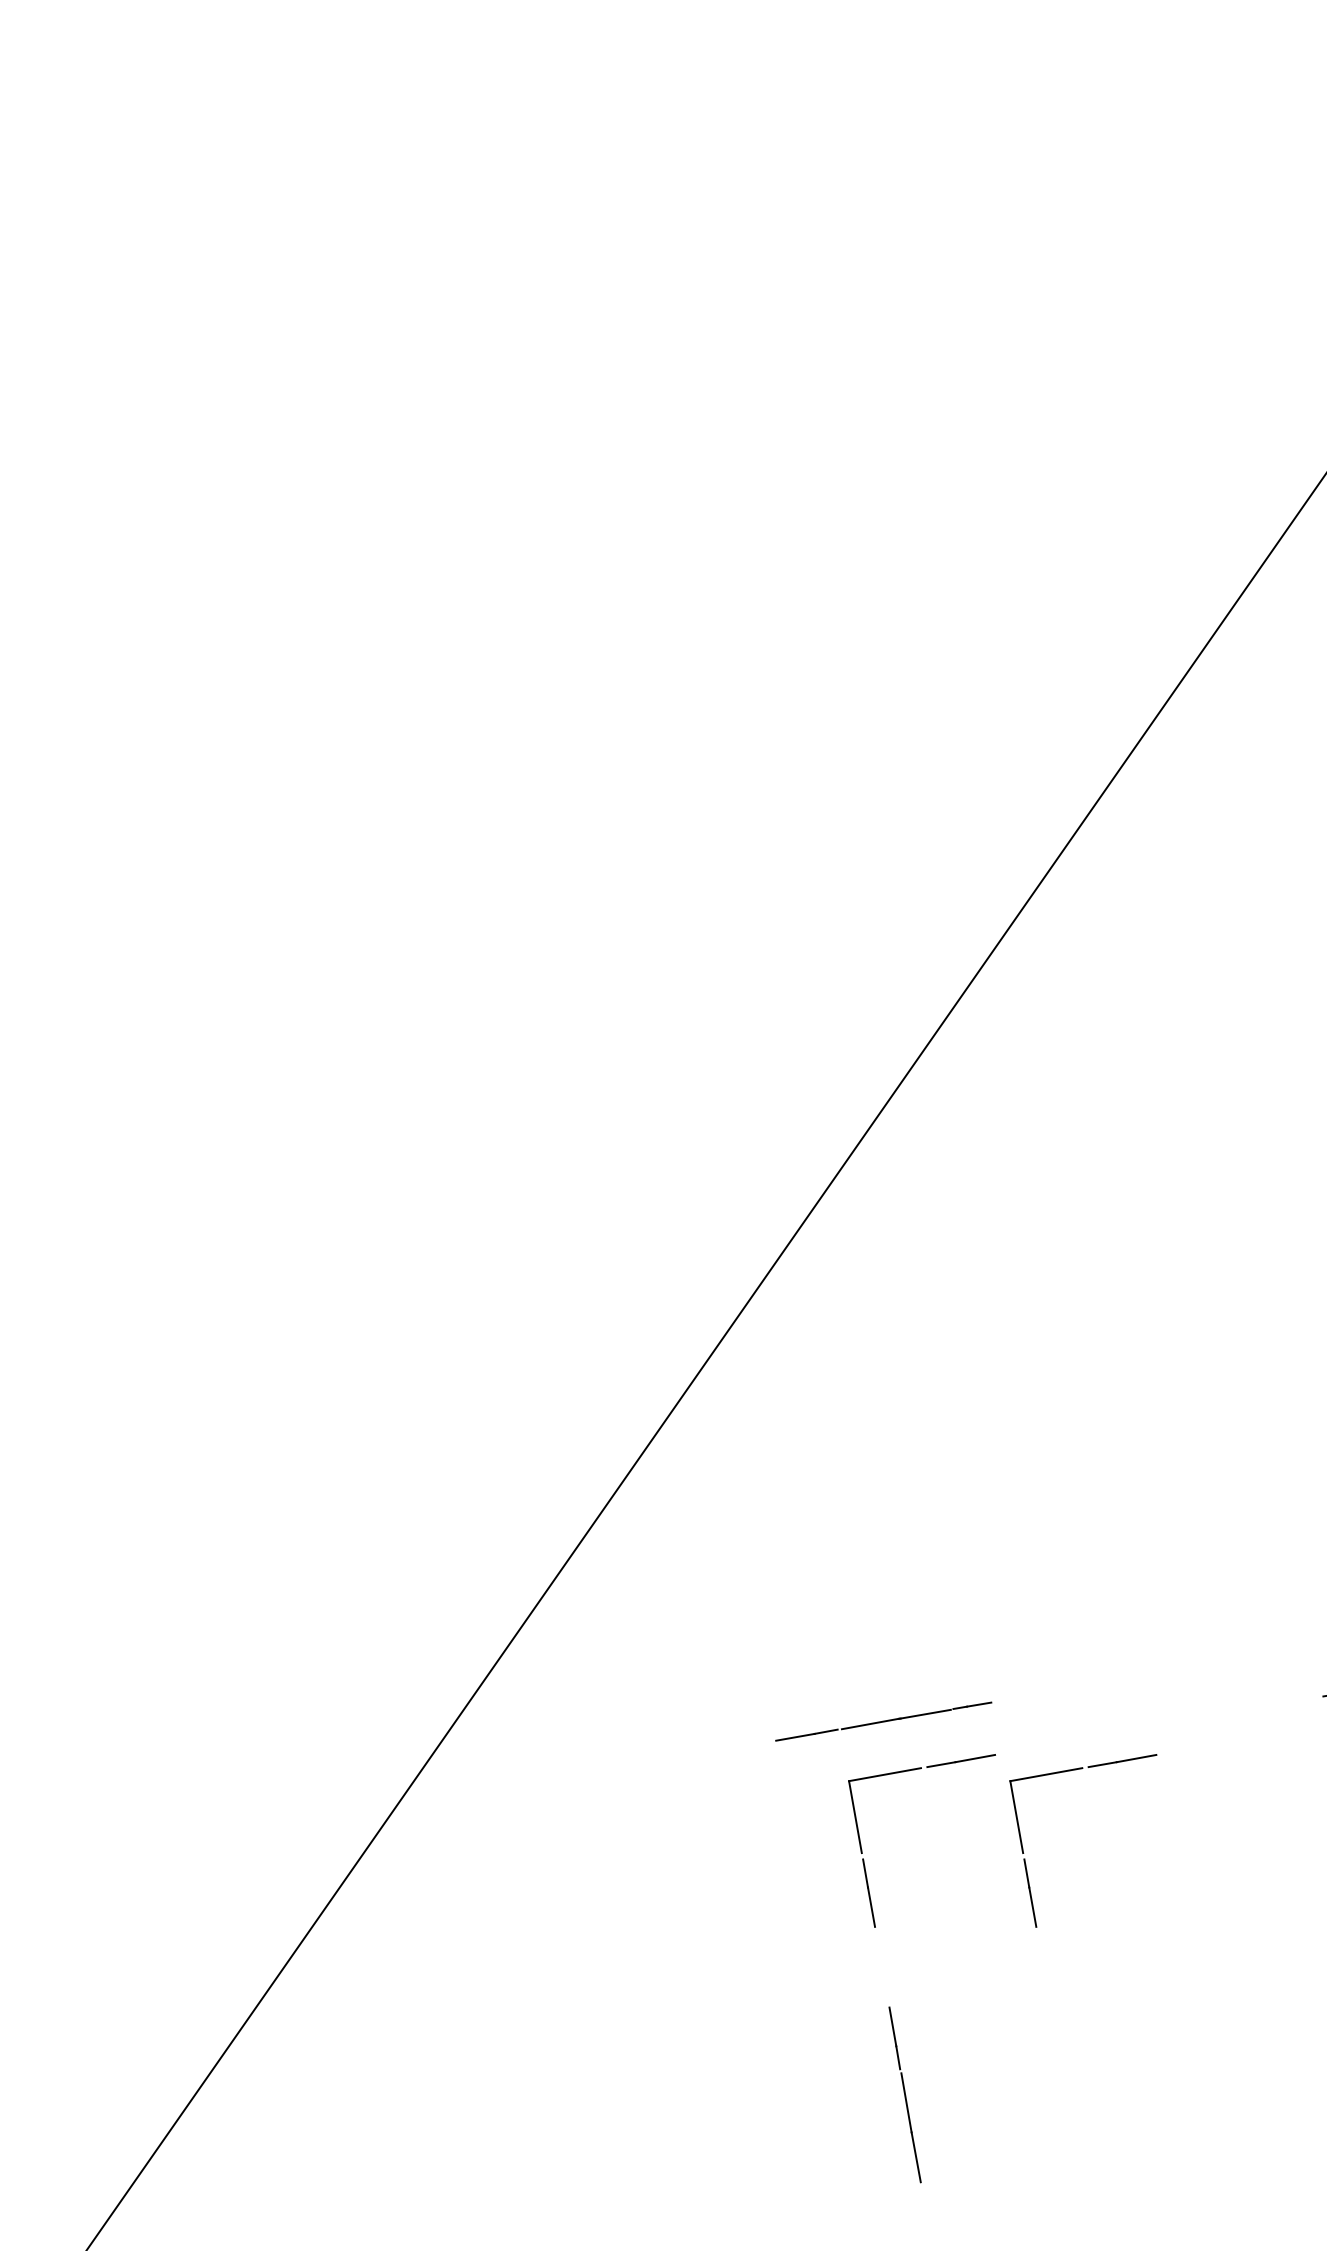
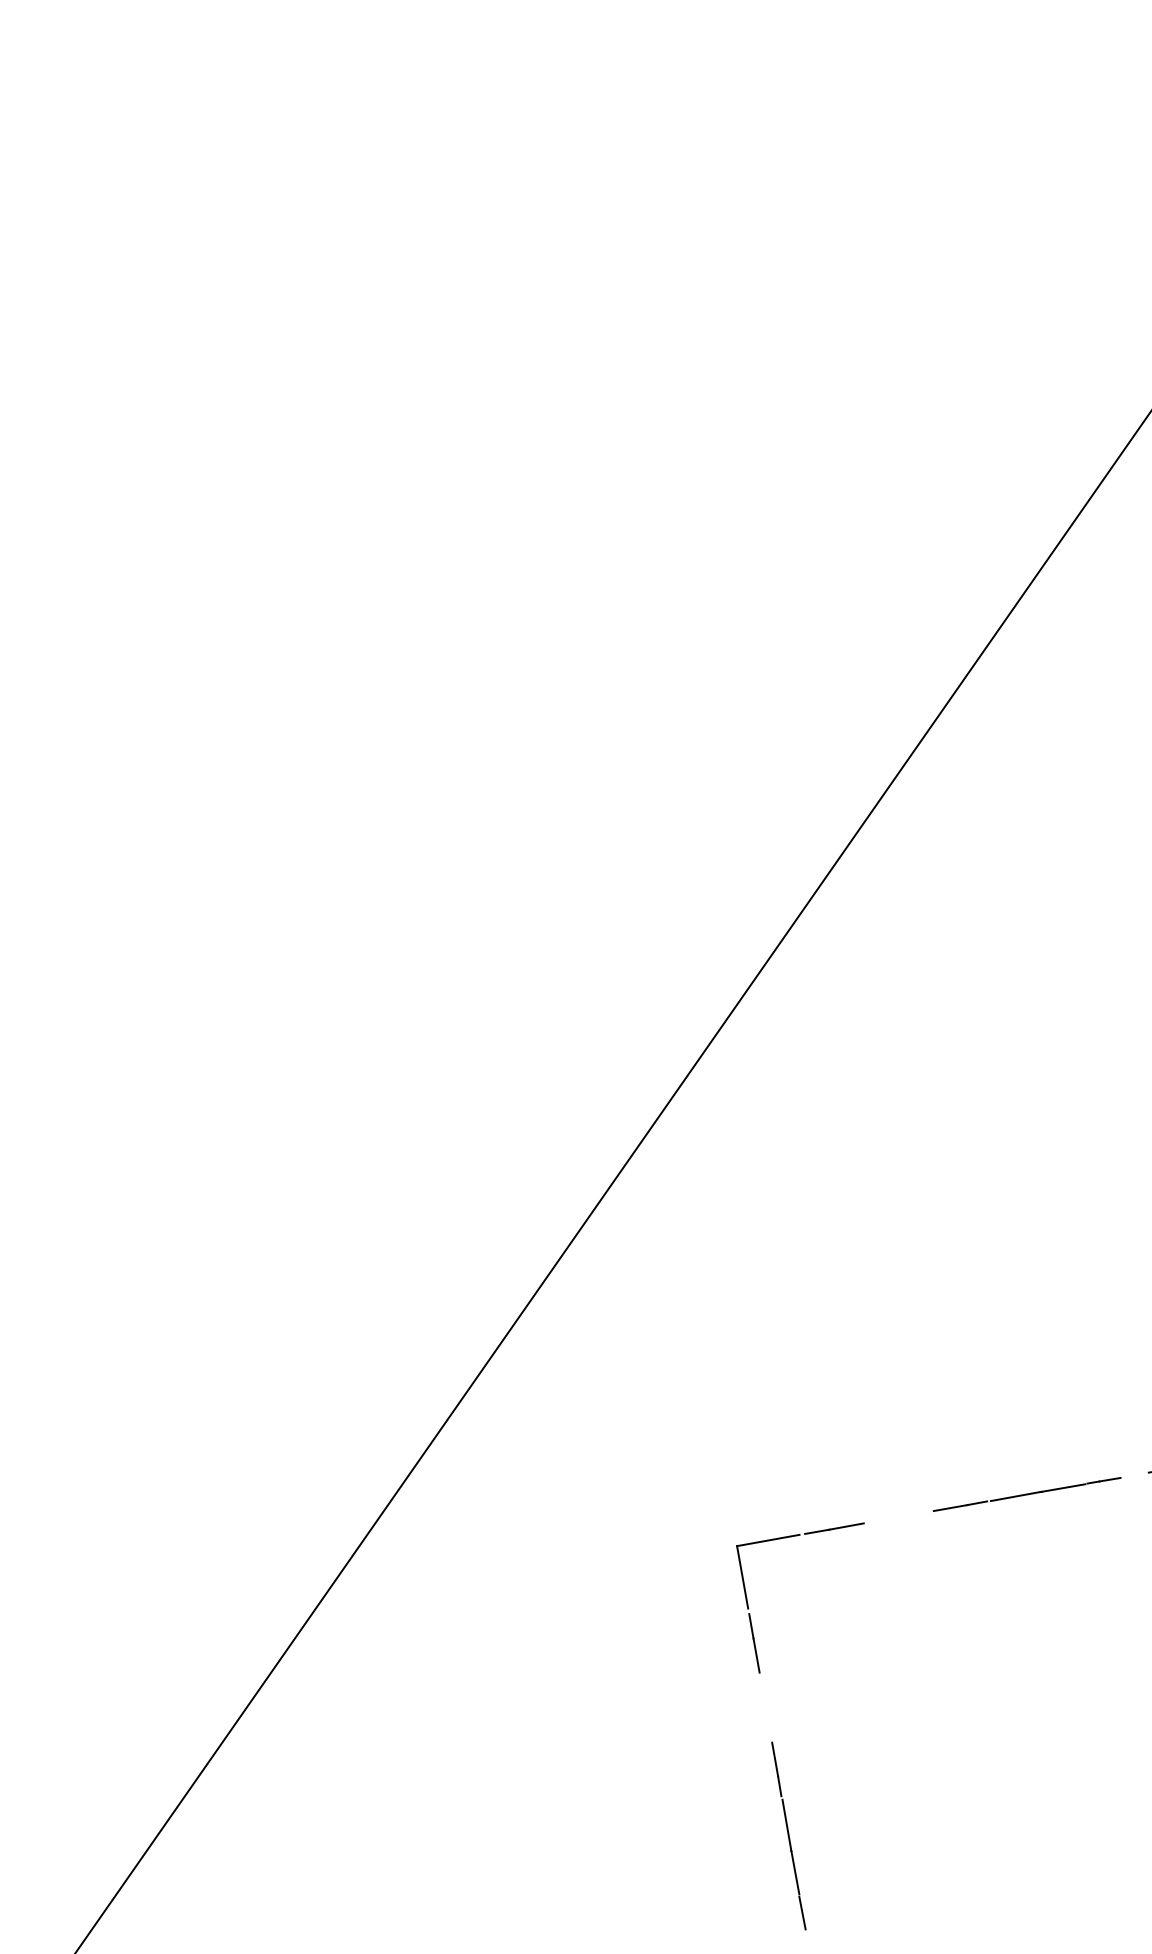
line: (882, 1721) -> (1026, 1494), moved
part: (1024, 1852) -> (889, 1608), removed
line: (924, 2203) -> (802, 1912), added

